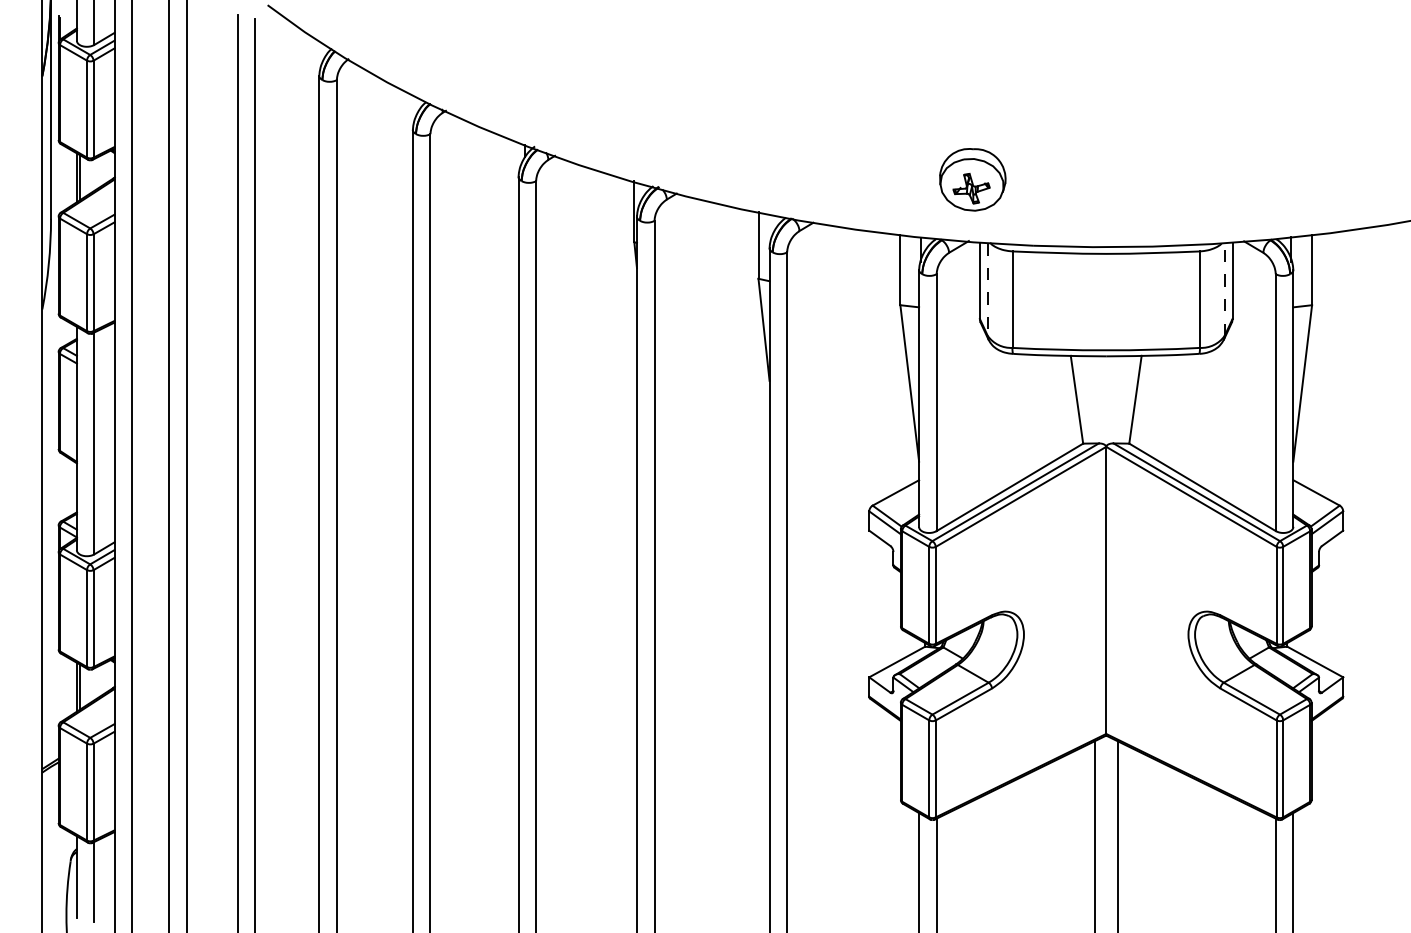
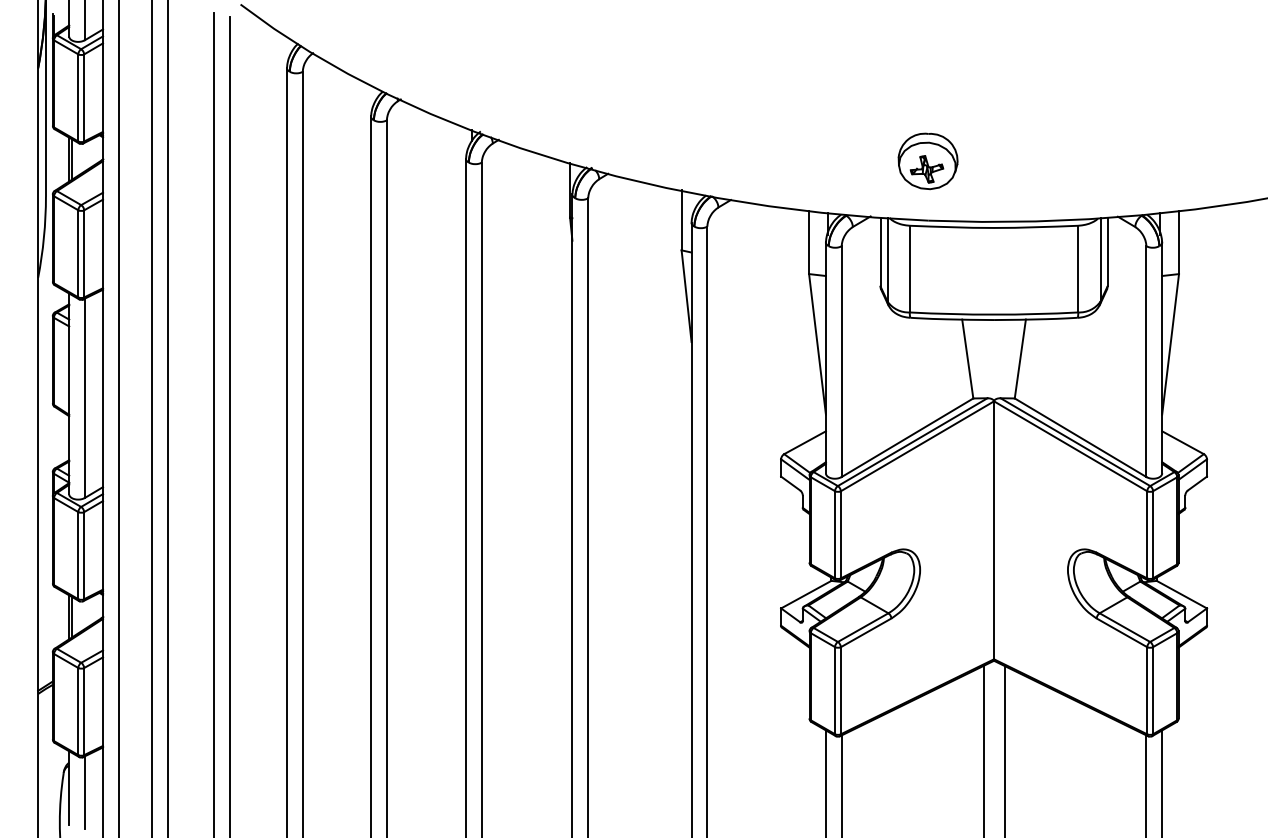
part: (972, 179) -> (927, 161), moved
line: (1224, 289) -> (1100, 259), dashed -> solid
line: (987, 290) -> (887, 260), dashed -> solid

